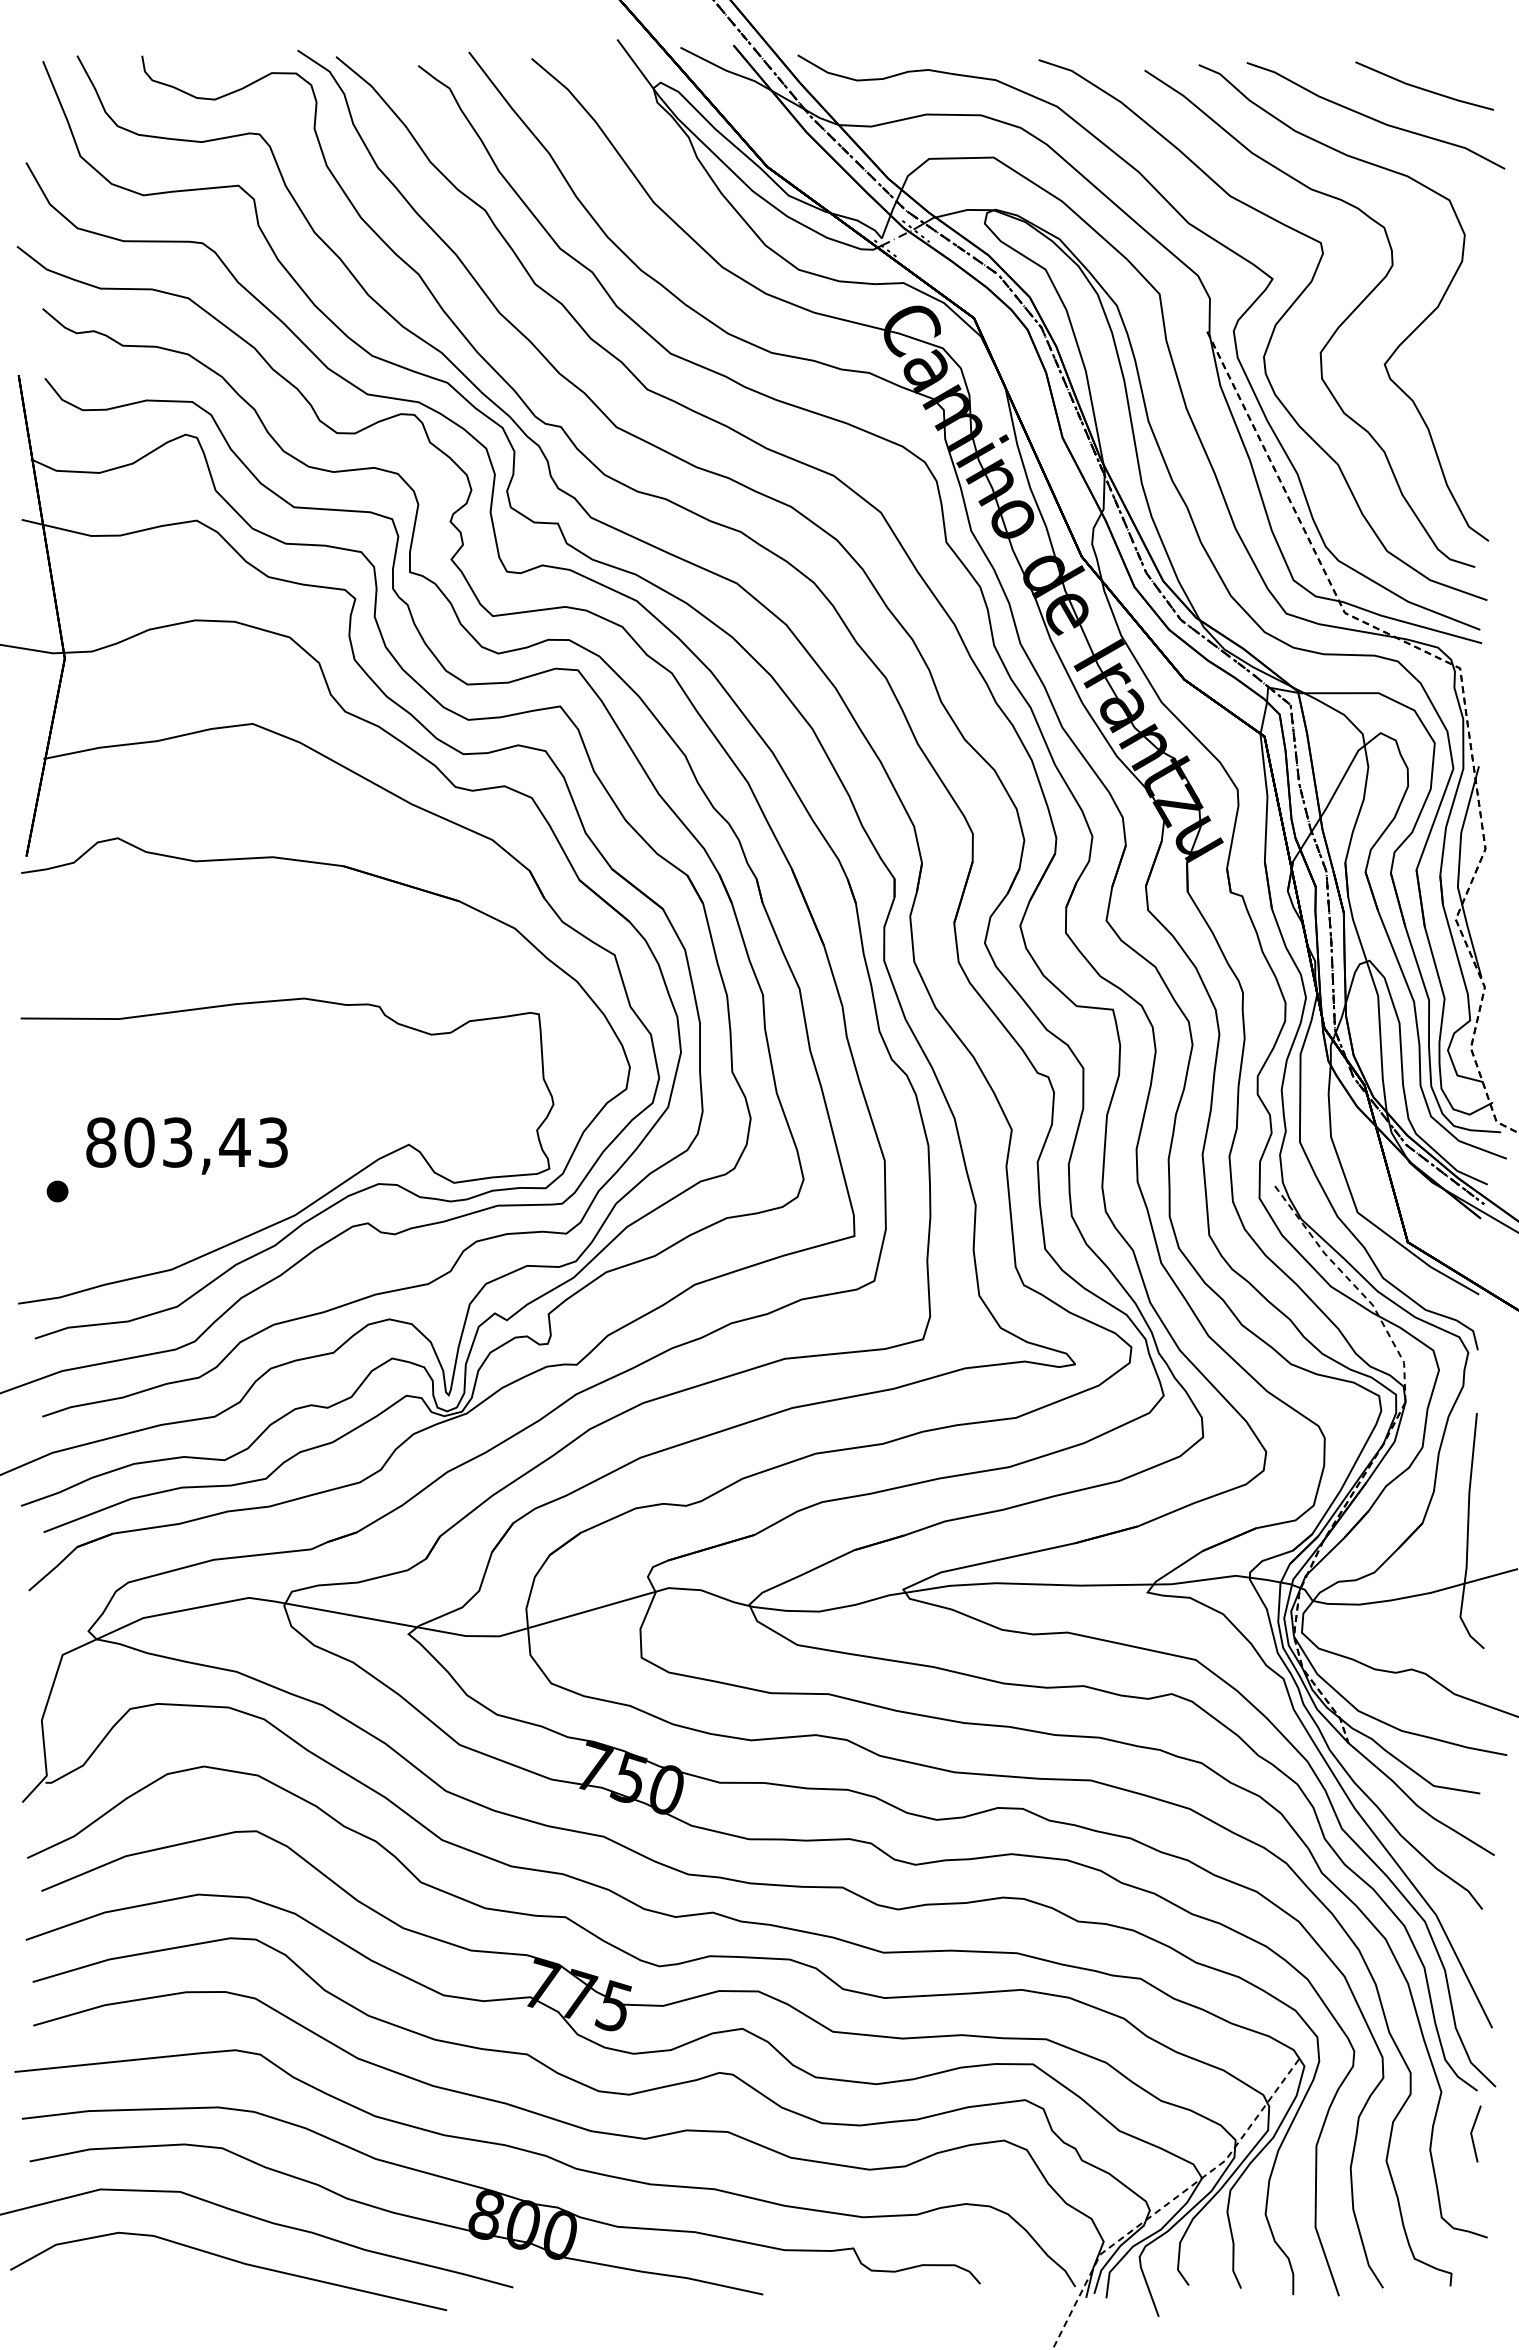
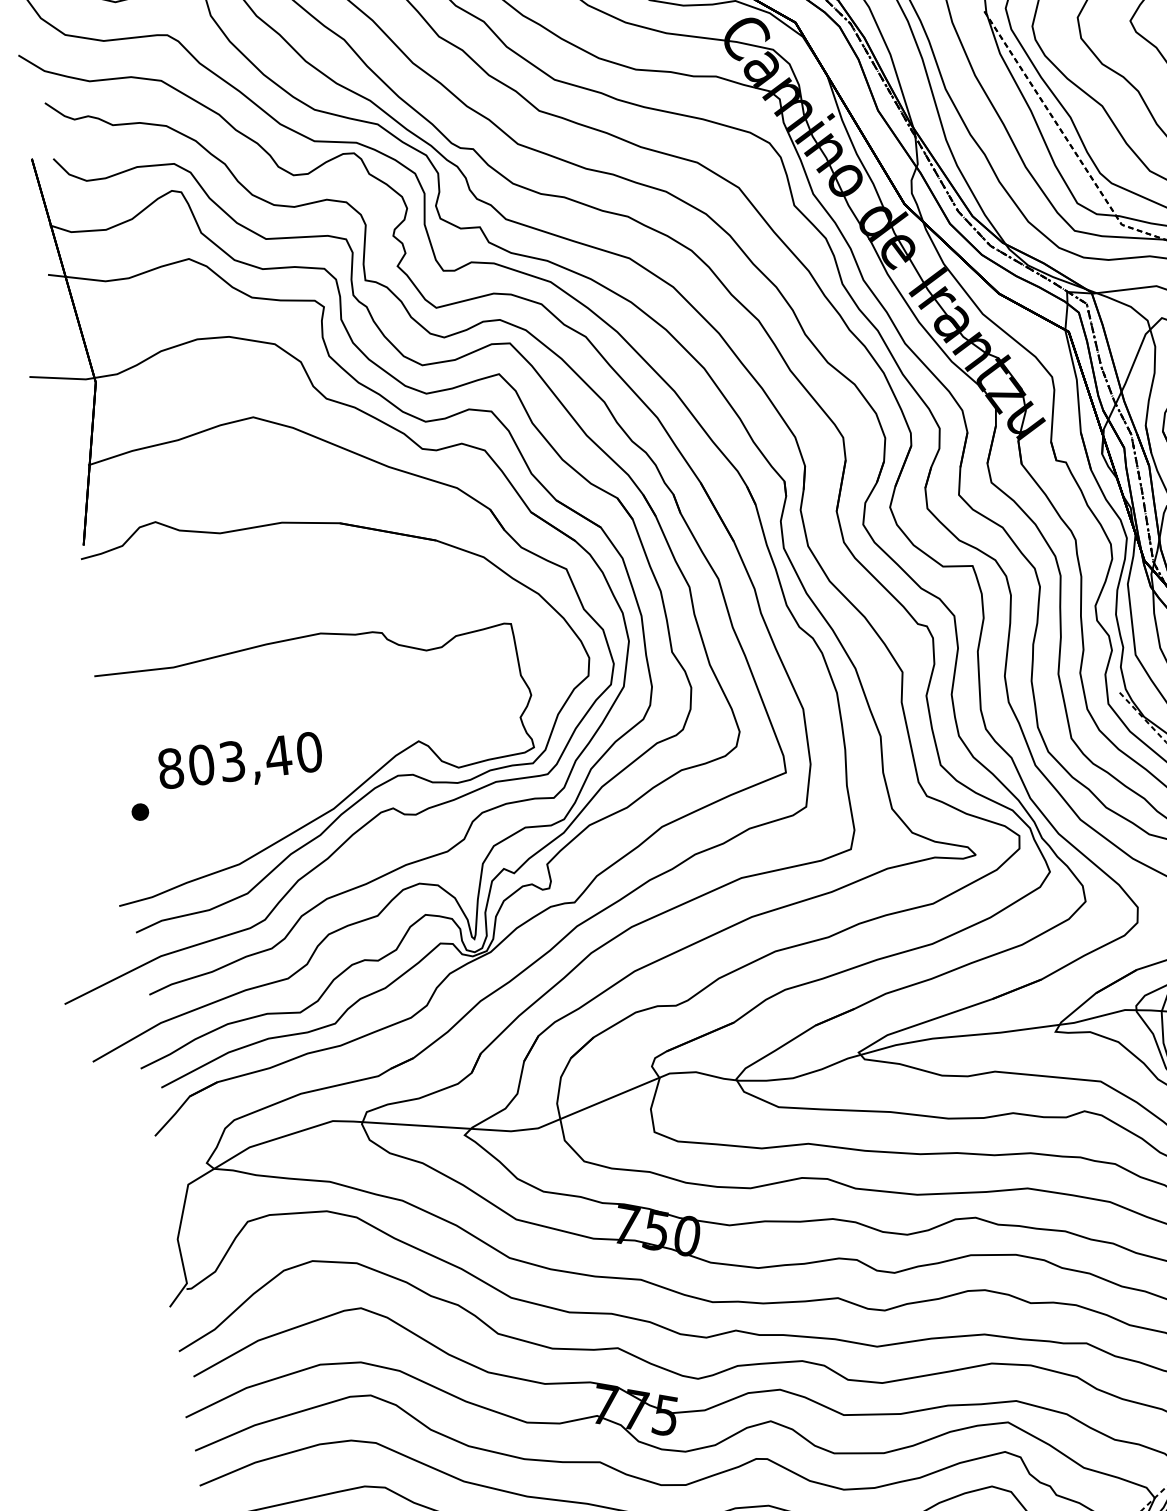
text: (273, 1142) -> (309, 752), 803,43 -> 803,40

